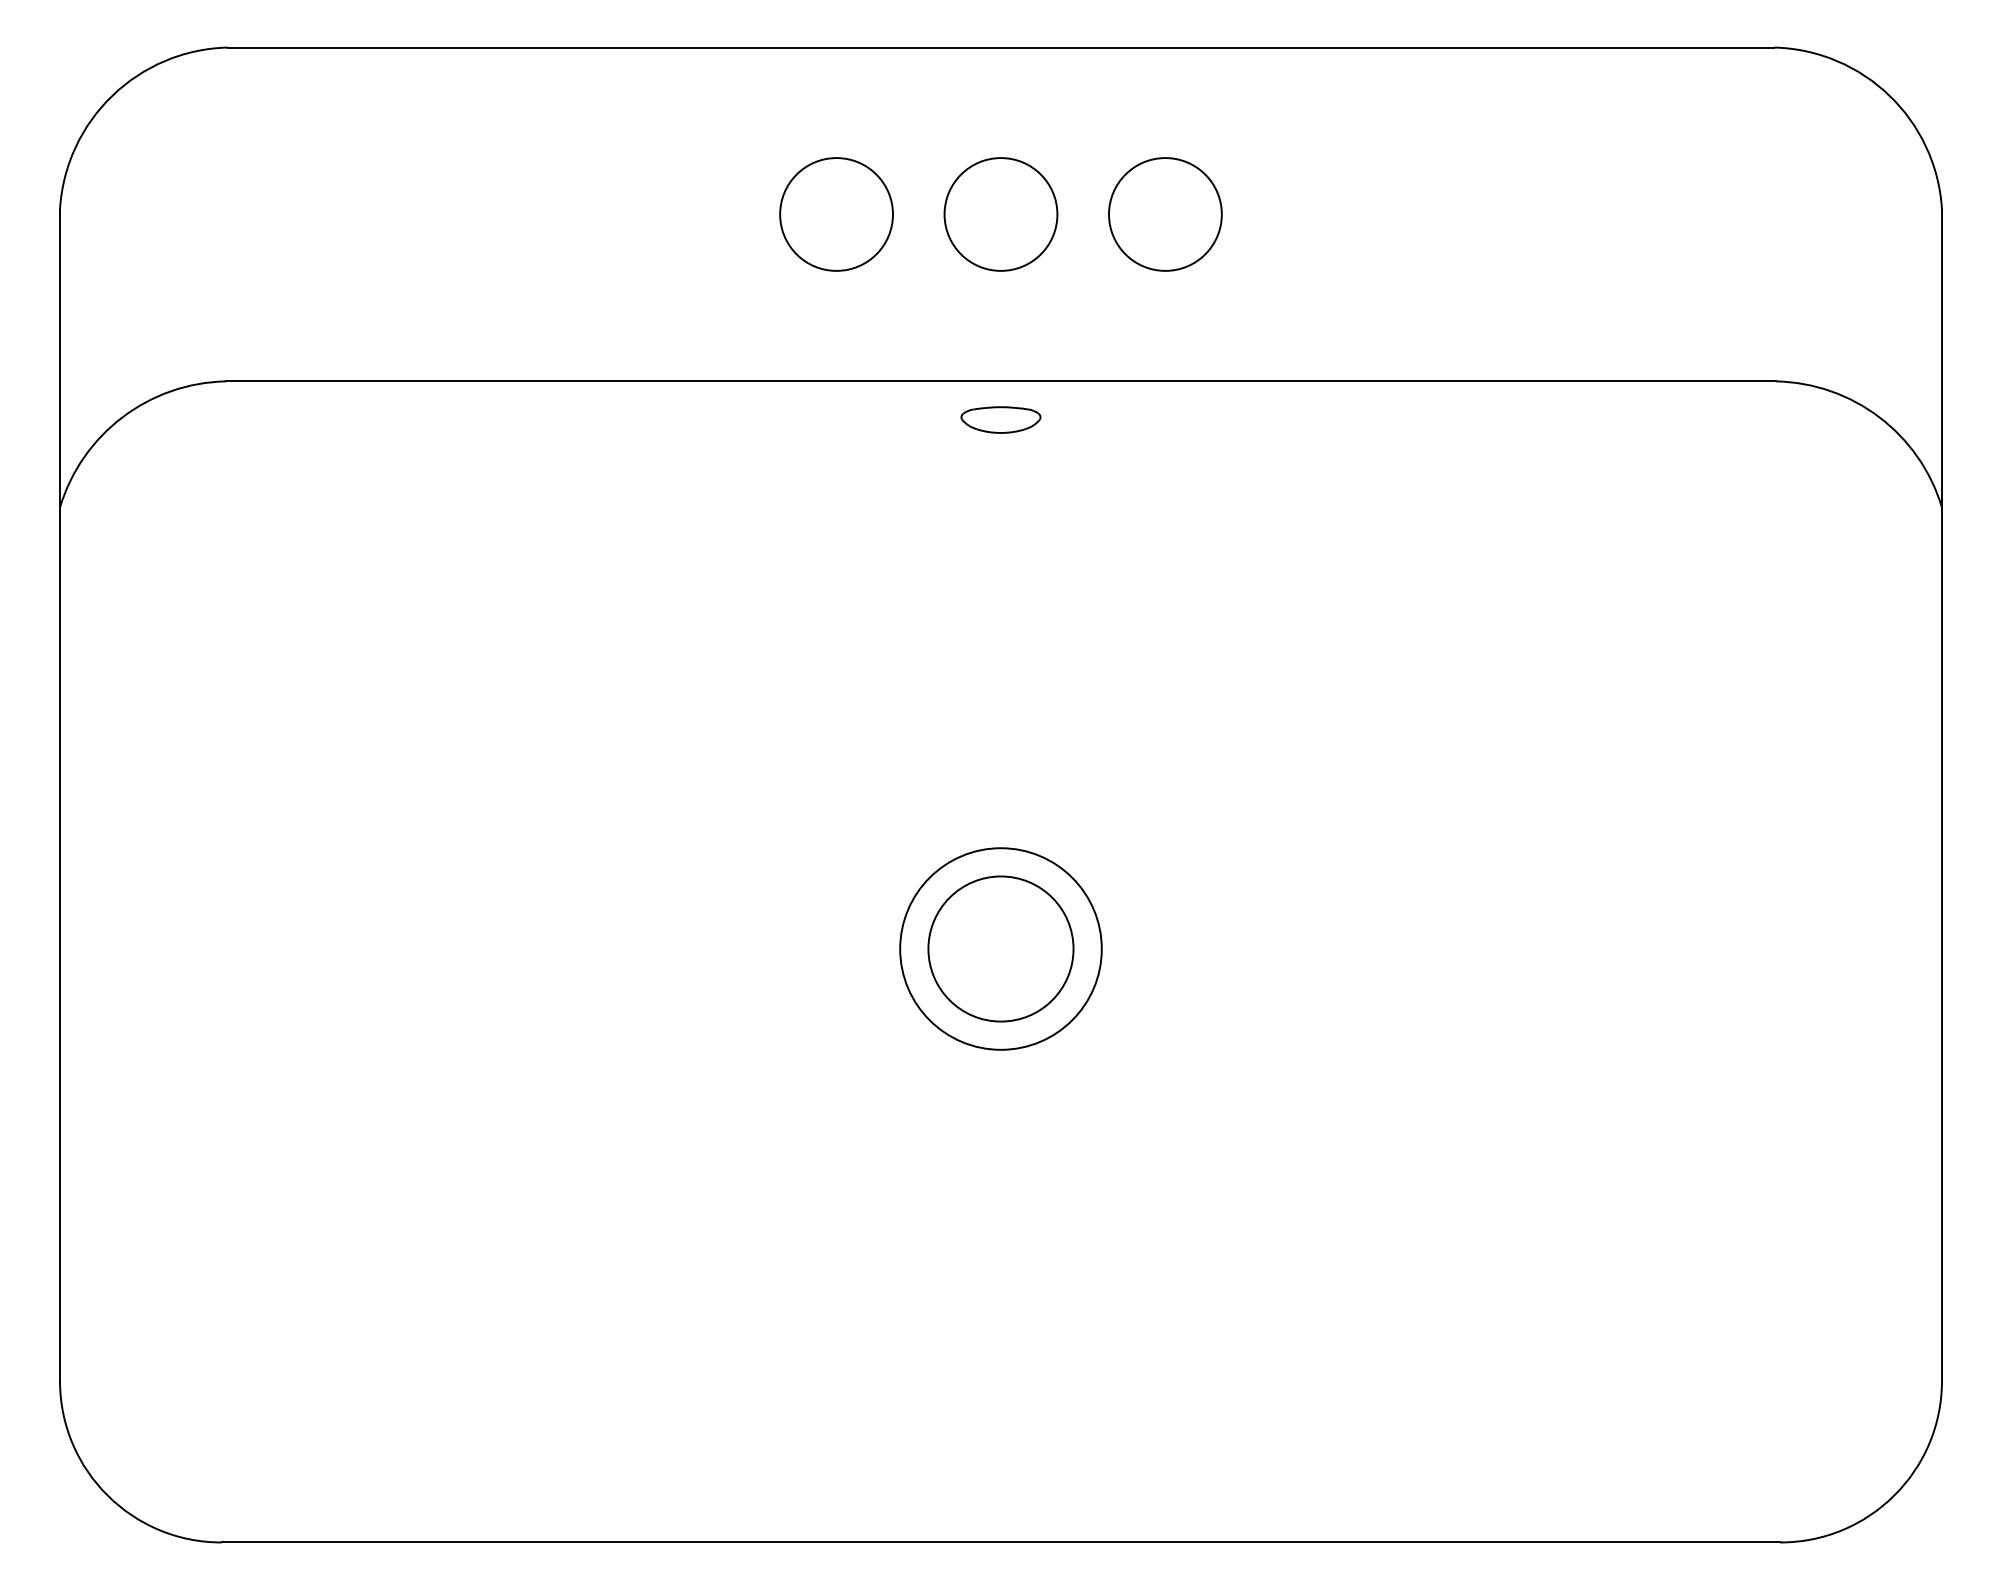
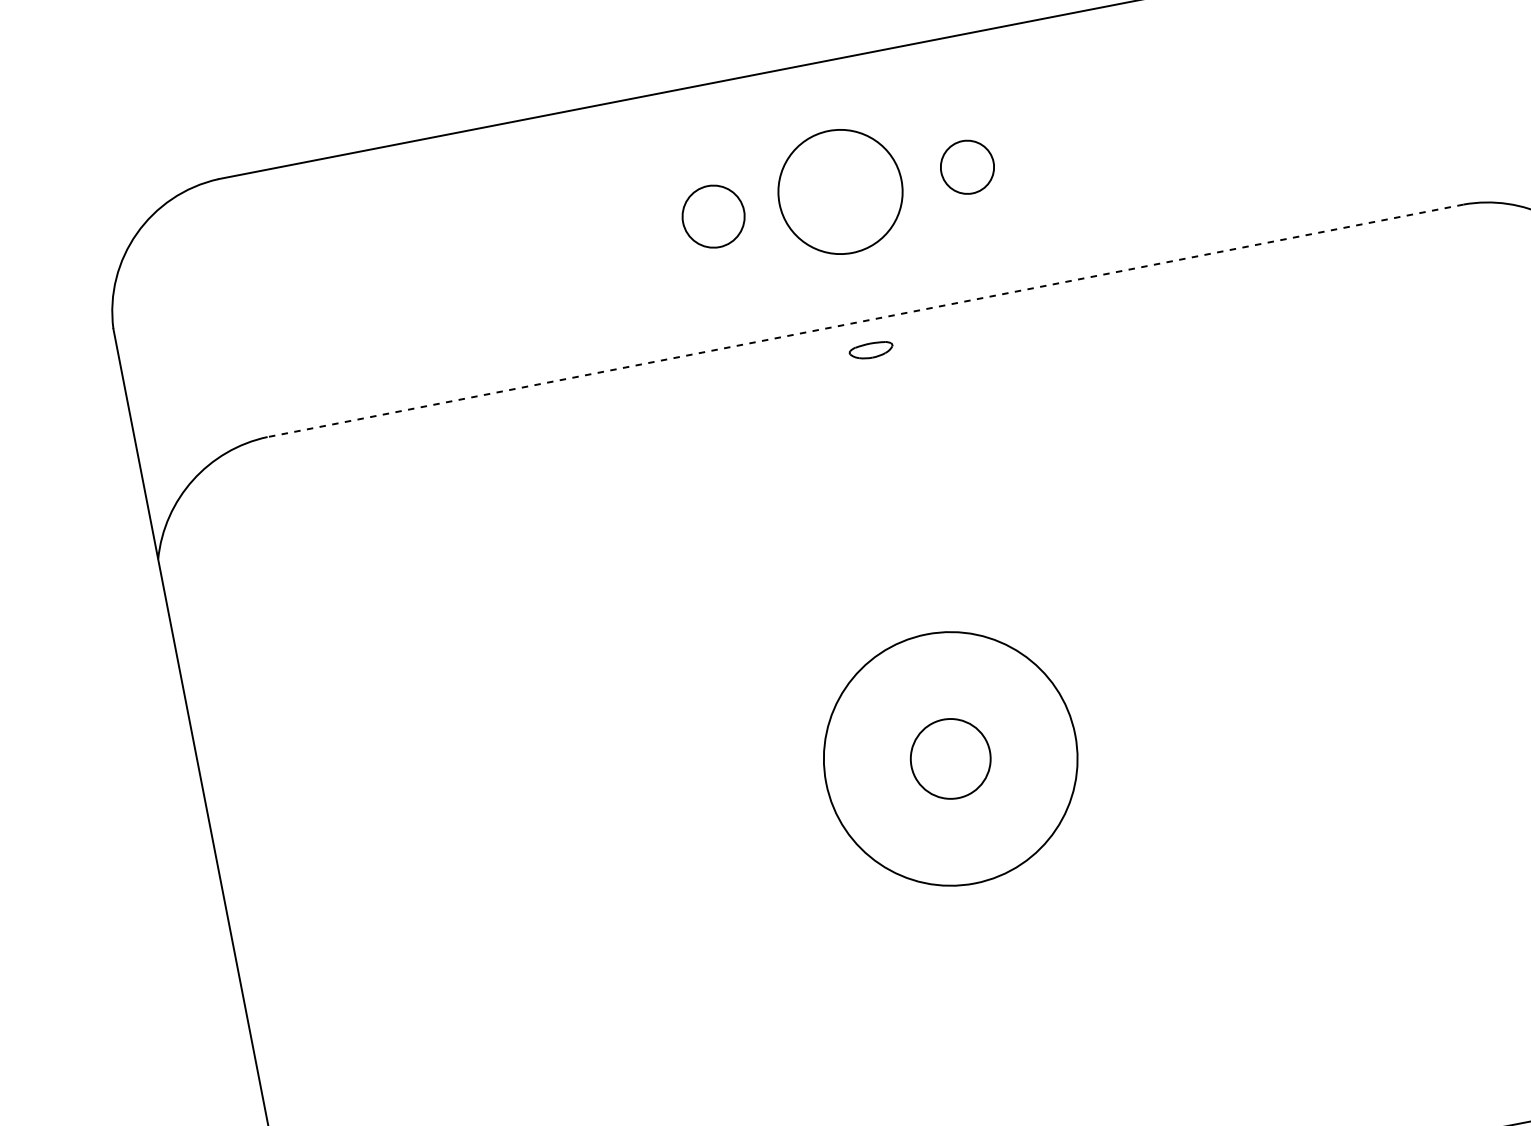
circle: (836, 214) -> (713, 216), size x0.7
circle: (1000, 214) -> (840, 192), size x1.4
circle: (1165, 214) -> (967, 167), size x0.6
line: (1000, 381) -> (865, 320), solid -> dashed
part: (1000, 419) -> (870, 350), size x0.7
circle: (1000, 948) -> (950, 758), size x0.7
circle: (1000, 948) -> (950, 758), size x1.6

